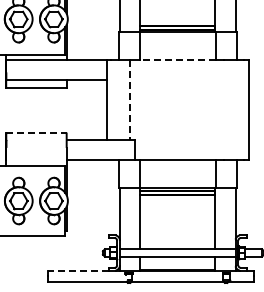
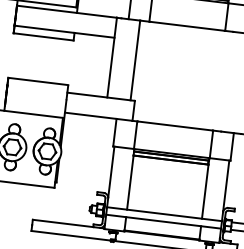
line: (177, 59) -> (187, 25), dashed -> solid
line: (130, 100) -> (135, 60), dashed -> solid
line: (36, 132) -> (38, 81), dashed -> solid
line: (77, 270) -> (62, 223), dashed -> solid

